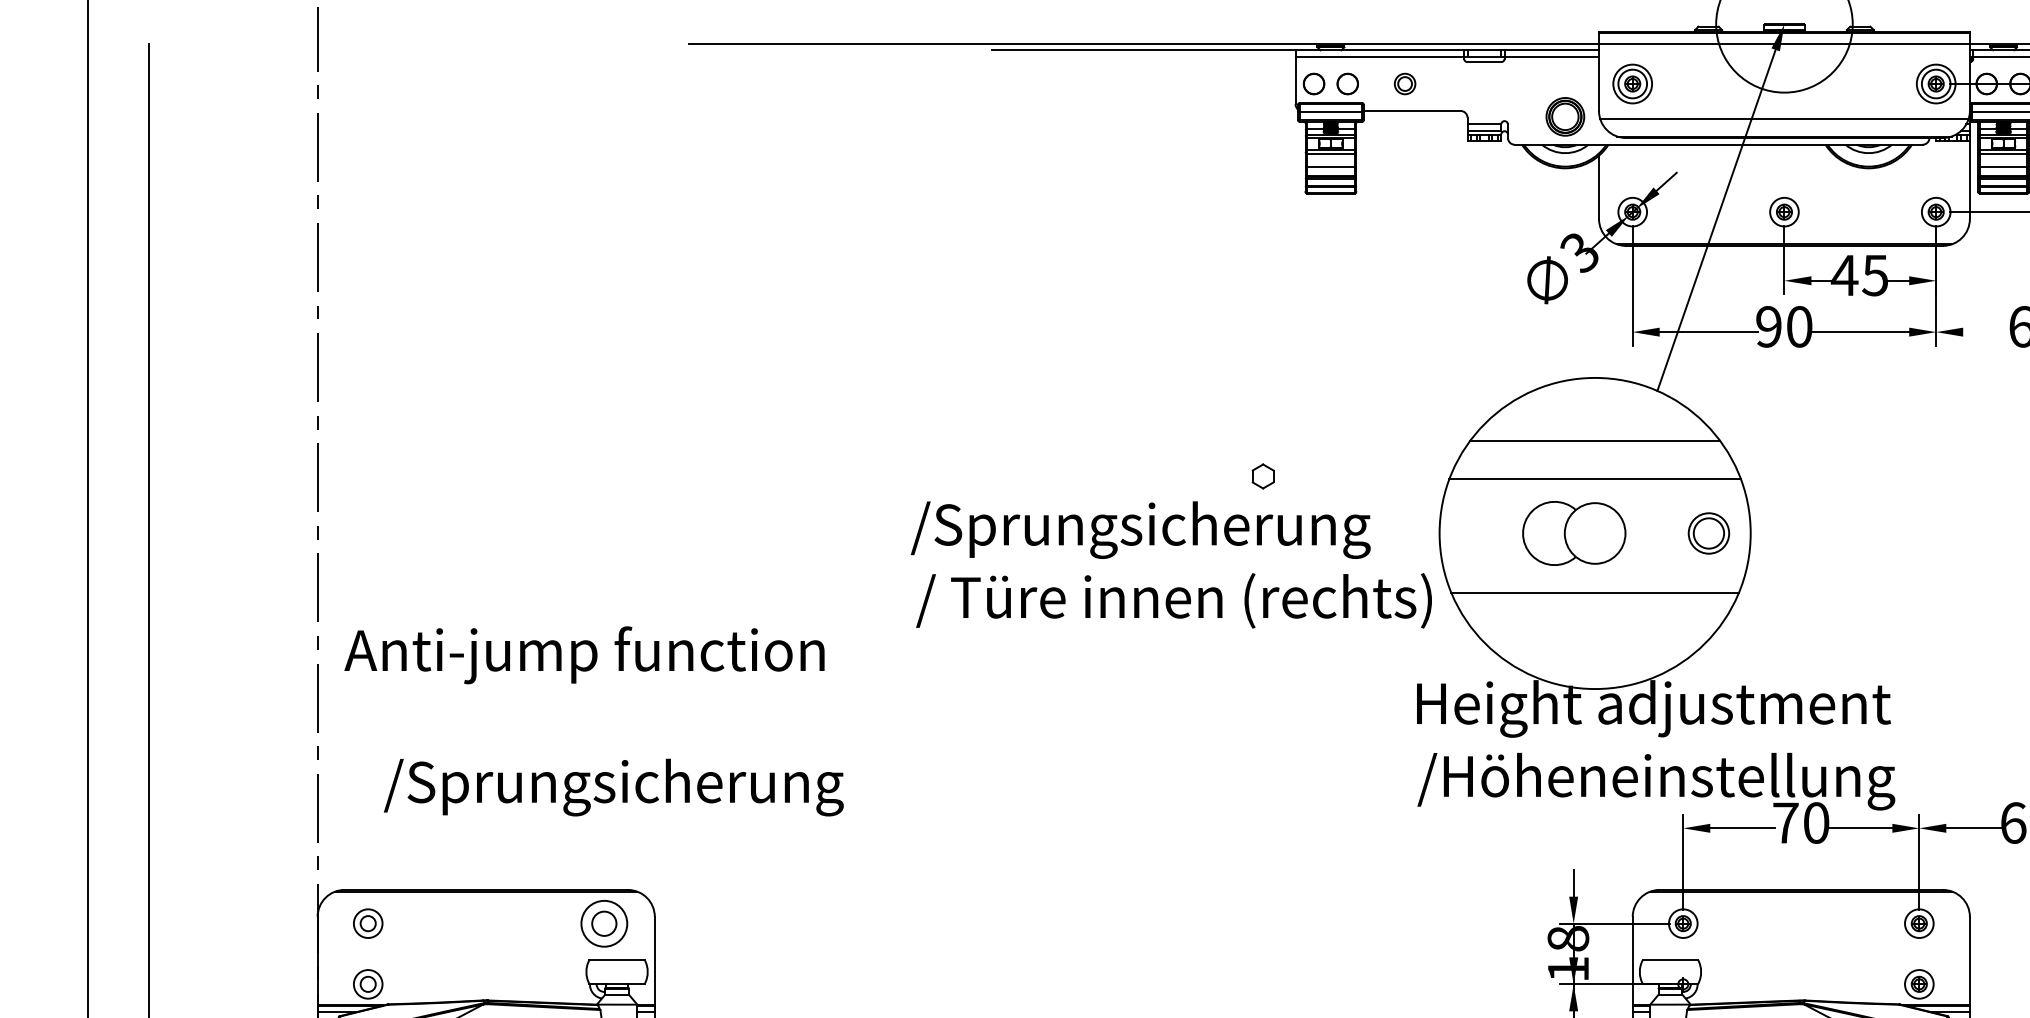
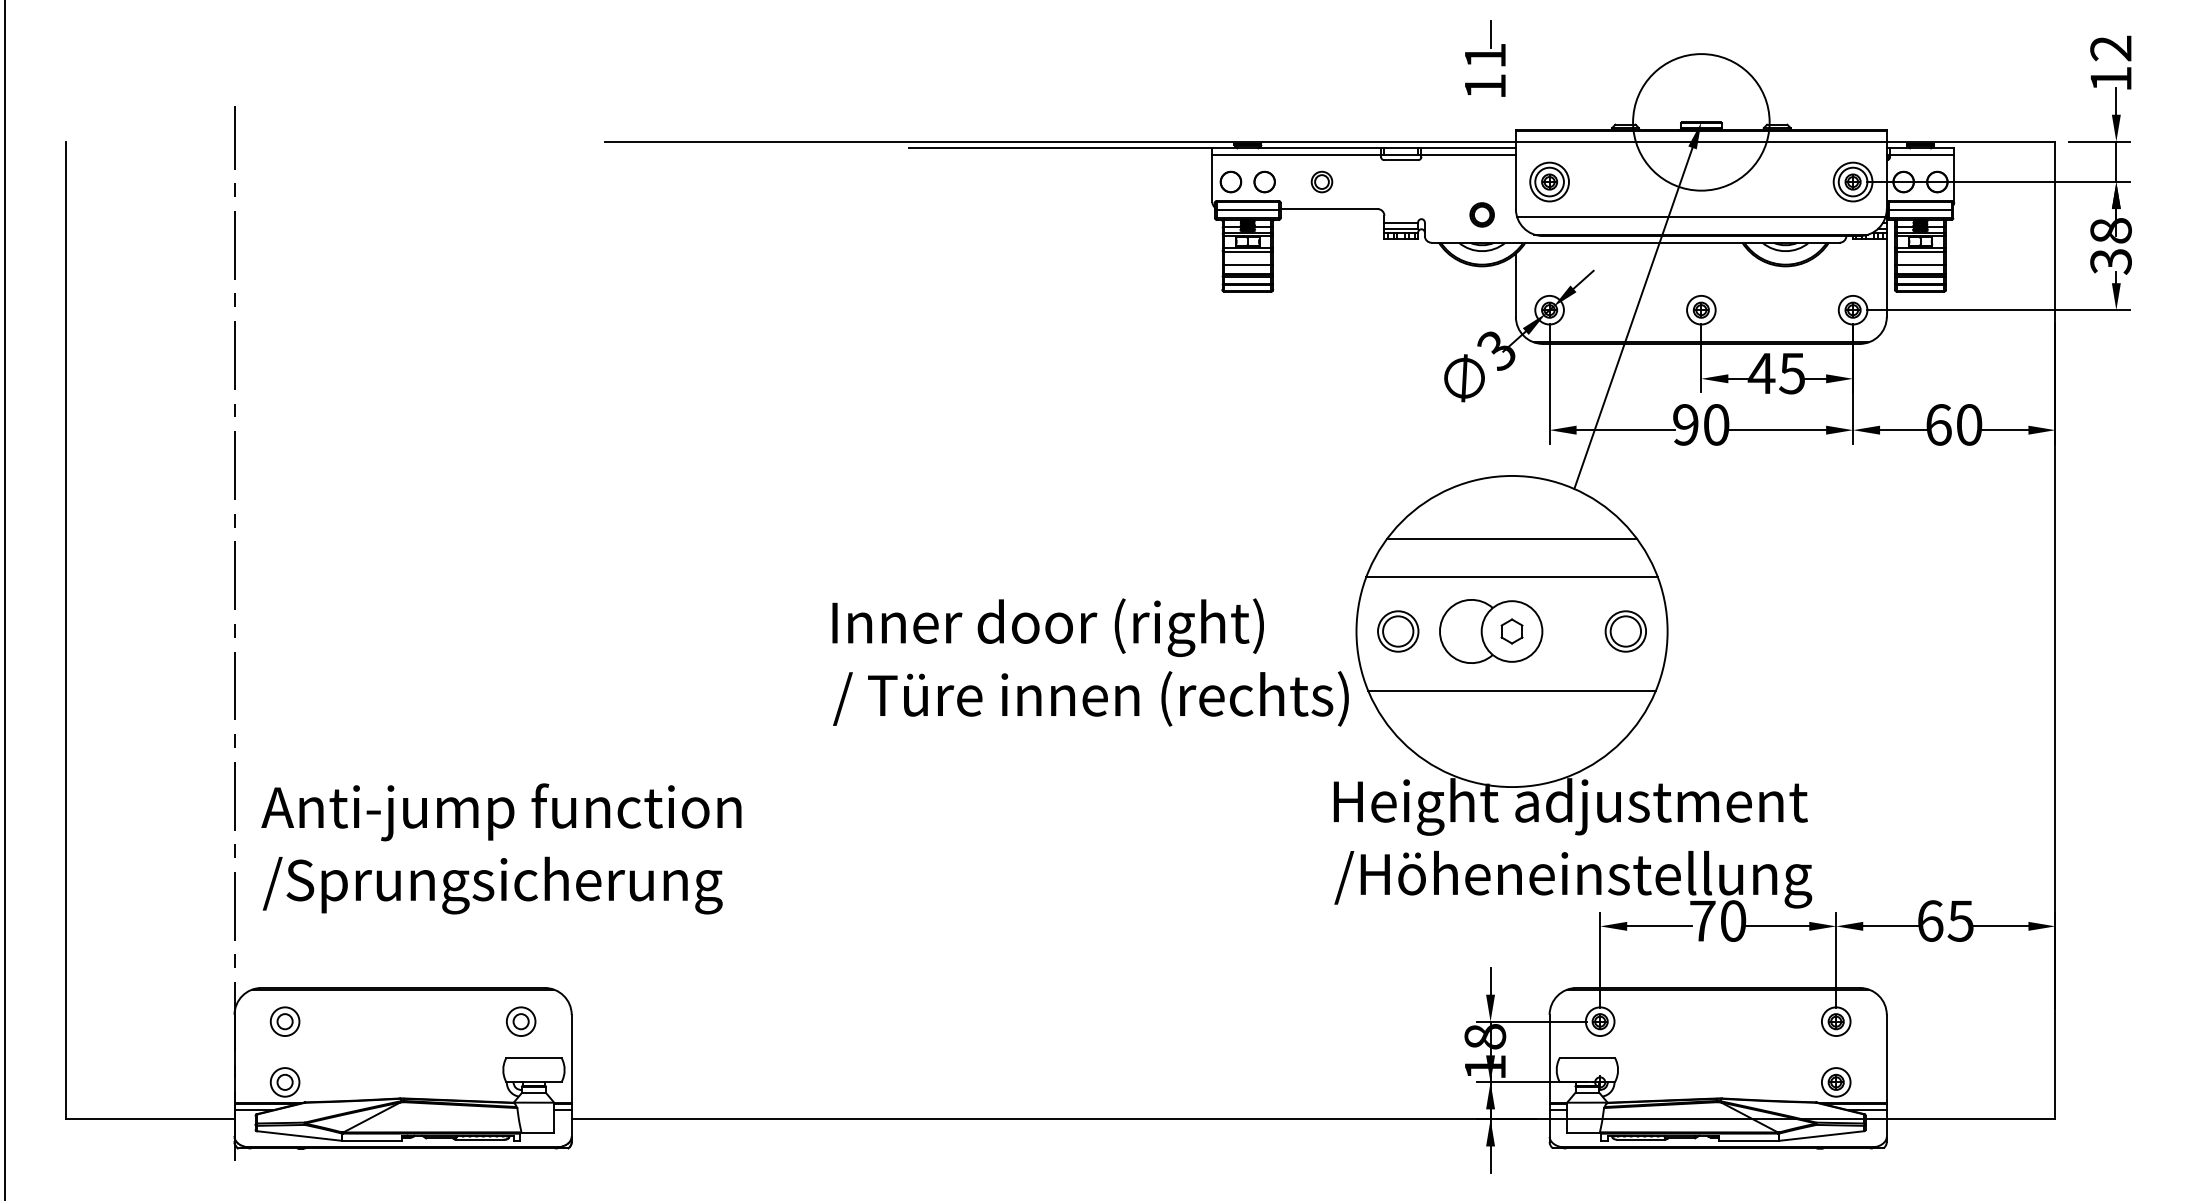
part: (1564, 116) -> (1481, 214), size x0.62
line: (1986, 332) -> (1903, 430), added
part: (1262, 476) -> (1511, 631), moved
text: (1140, 529) -> (1057, 627), /Sprungsicherung -> Inner door (right)
part: (1481, 533) -> (1398, 631), added
text: (584, 655) -> (501, 812), moved
text: (613, 787) -> (492, 885), moved
part: (603, 923) -> (520, 1021), size x0.62

